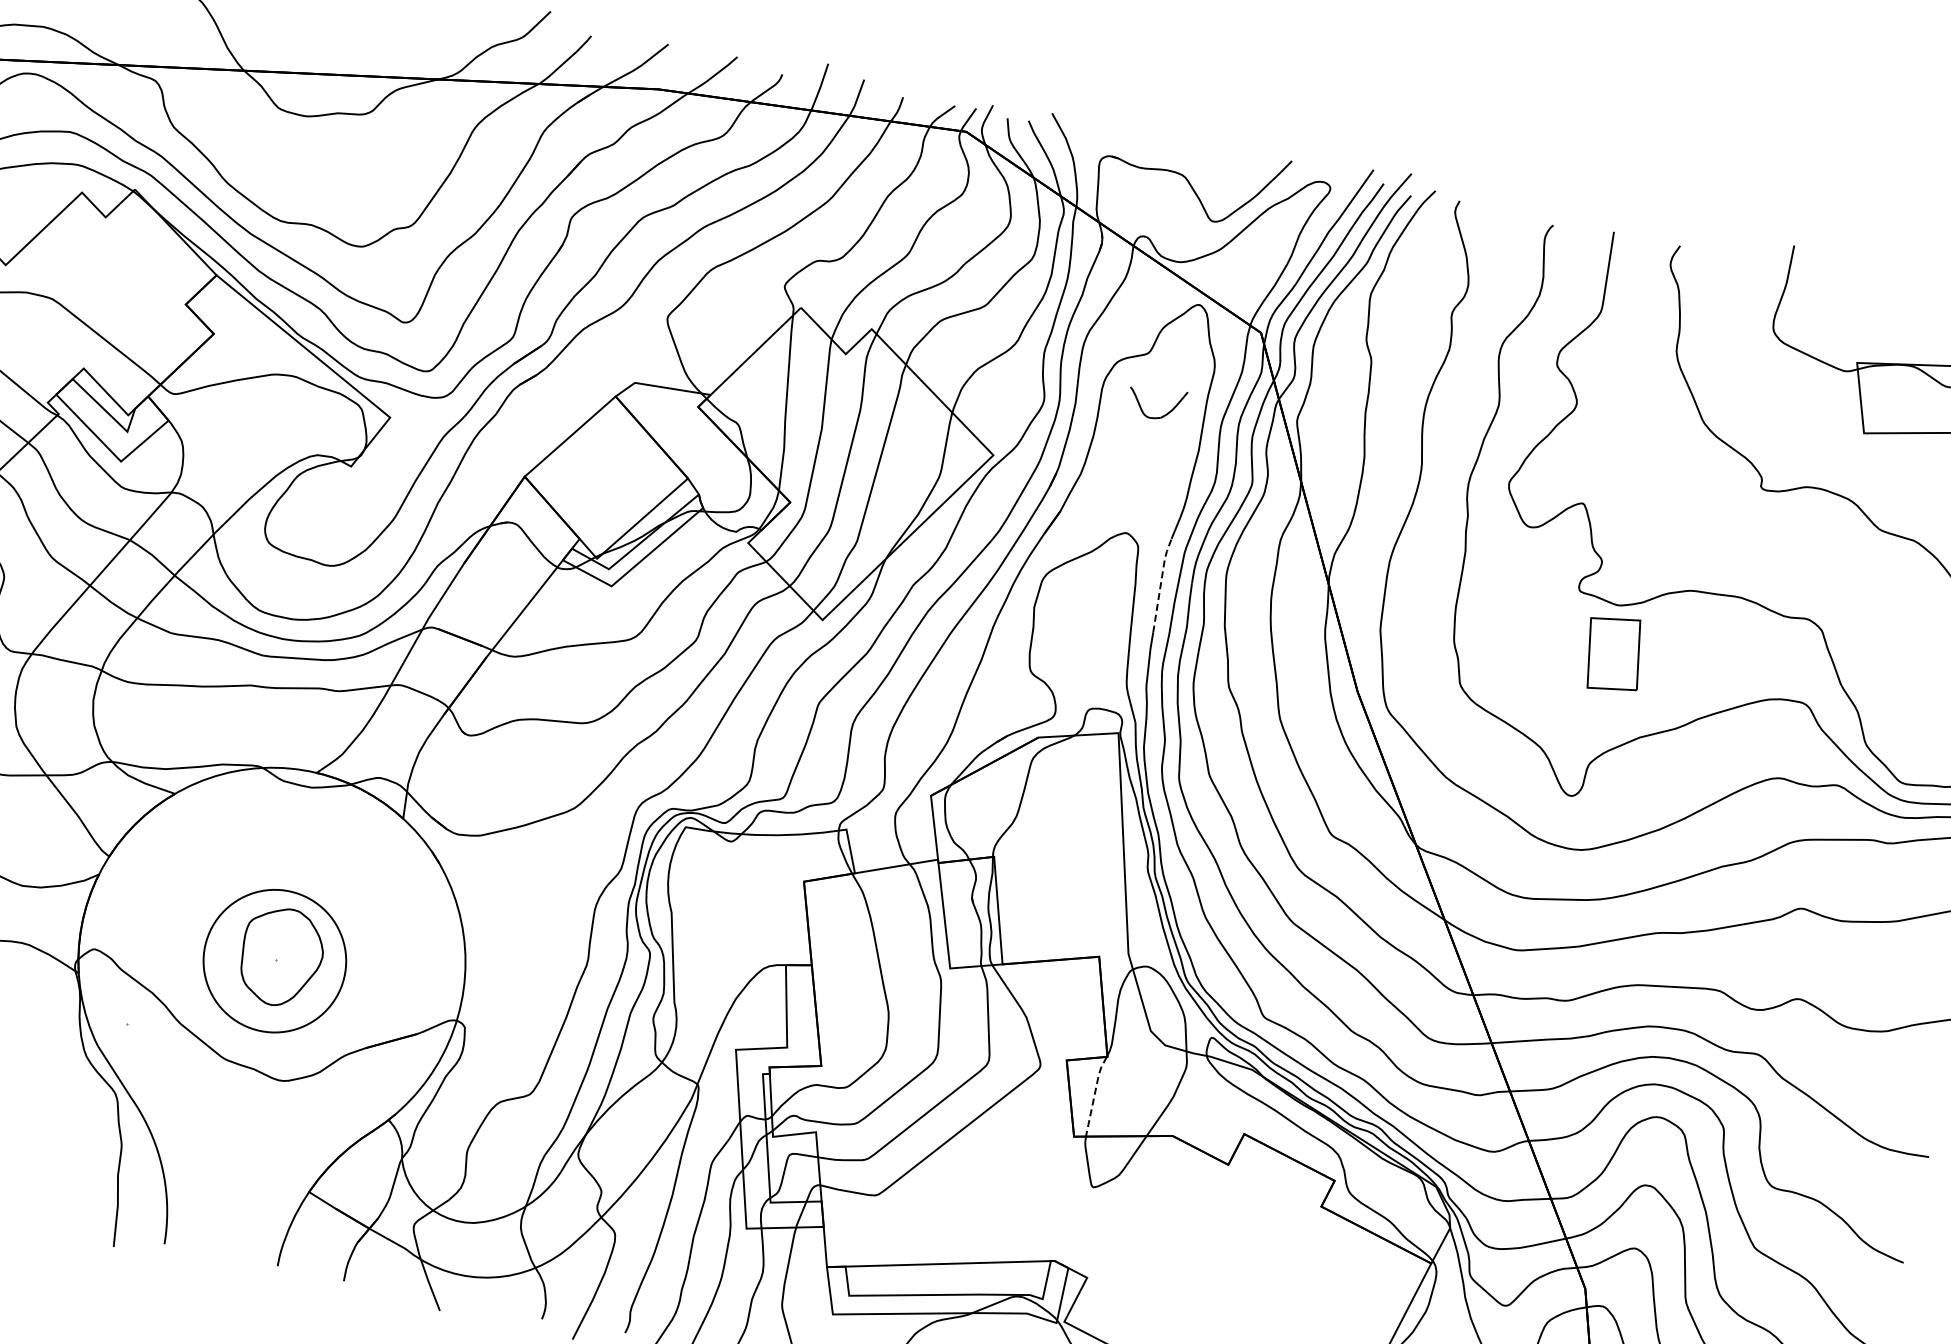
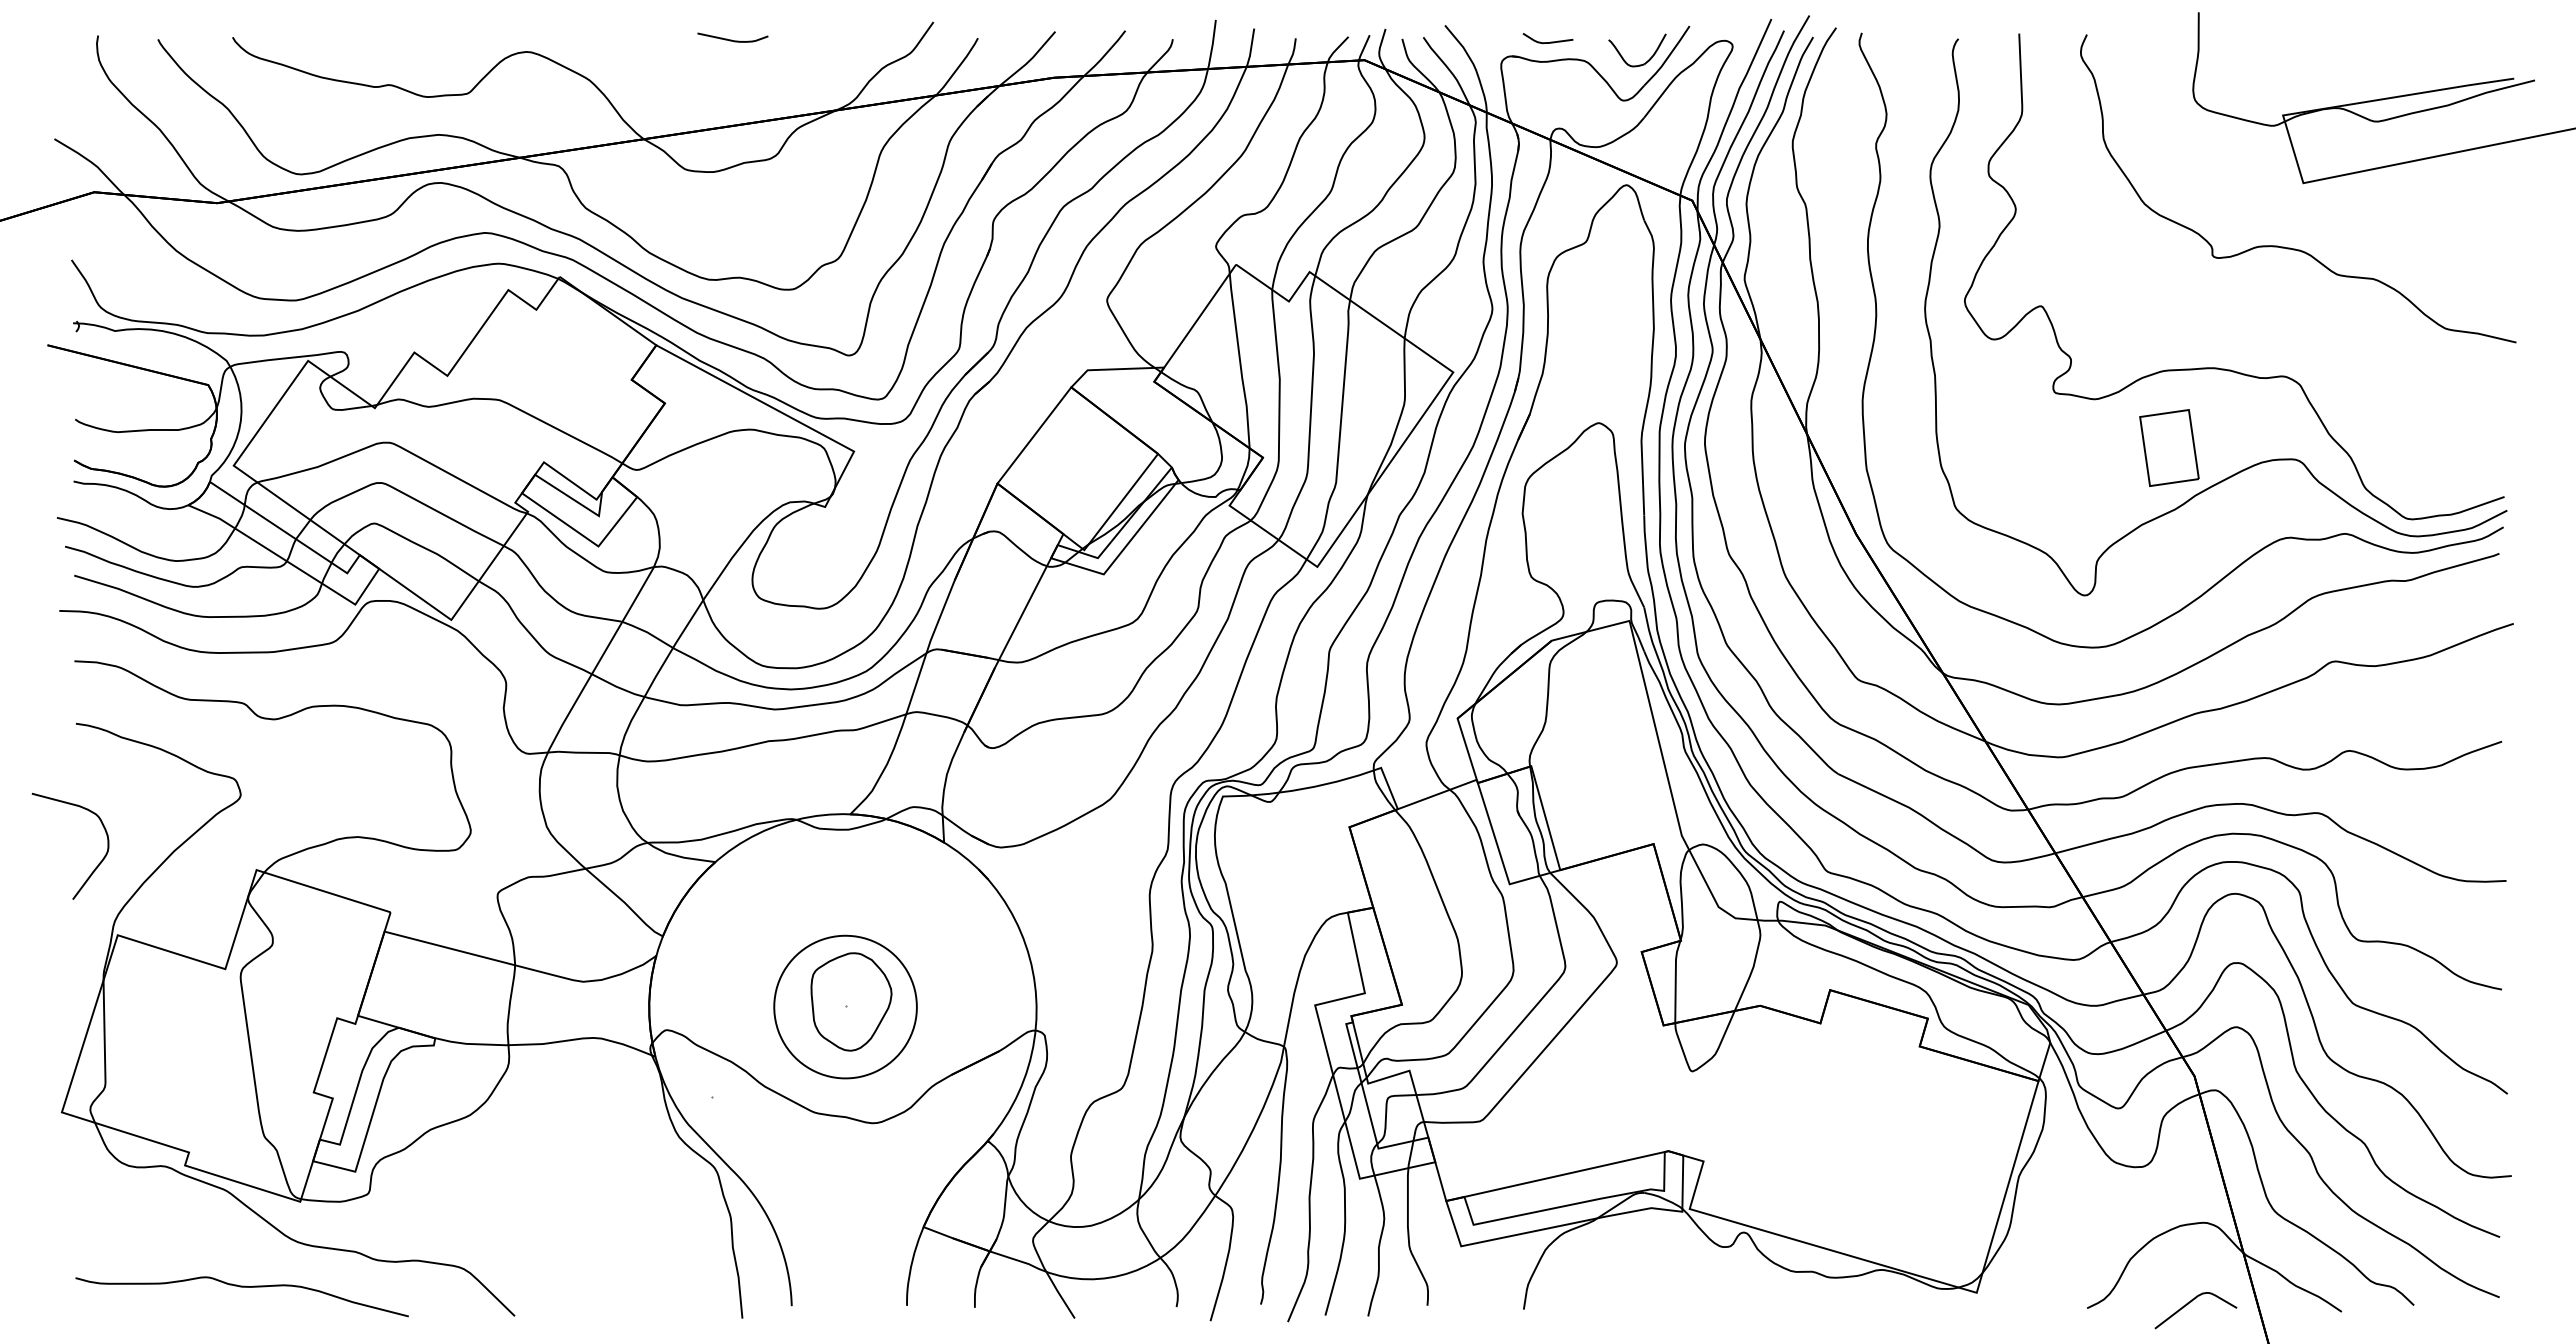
curve: (1149, 149) -> (1547, 42), added
part: (1164, 414) -> (1647, 60), moved
line: (1161, 583) -> (1642, 465), dashed -> solid
part: (1614, 653) -> (2169, 447), moved
line: (1094, 1094) -> (1675, 980), dashed -> solid

